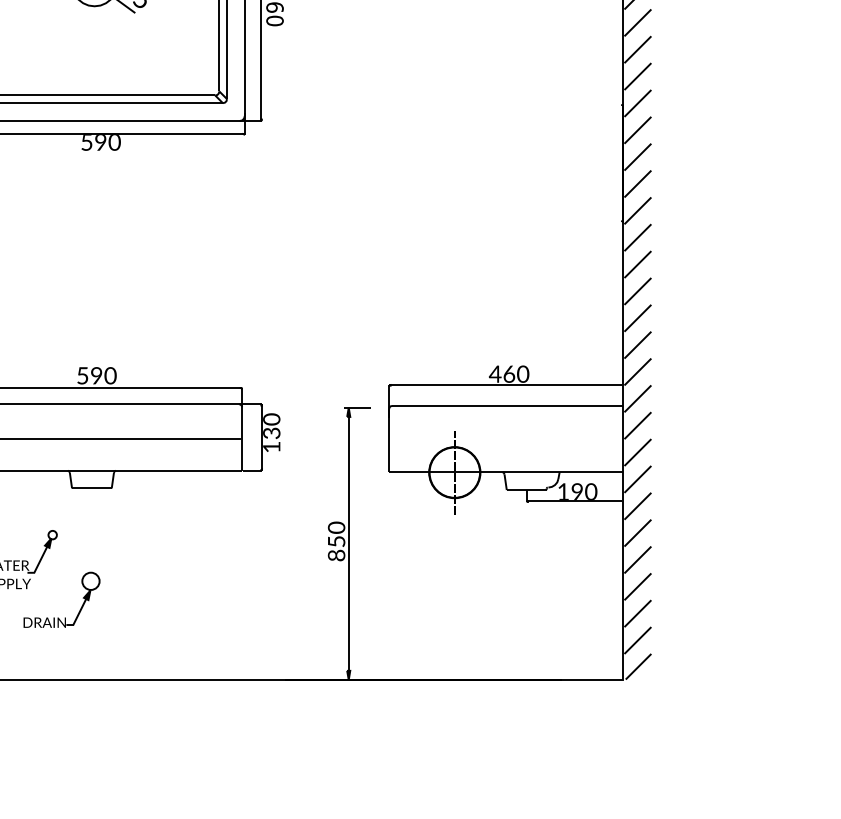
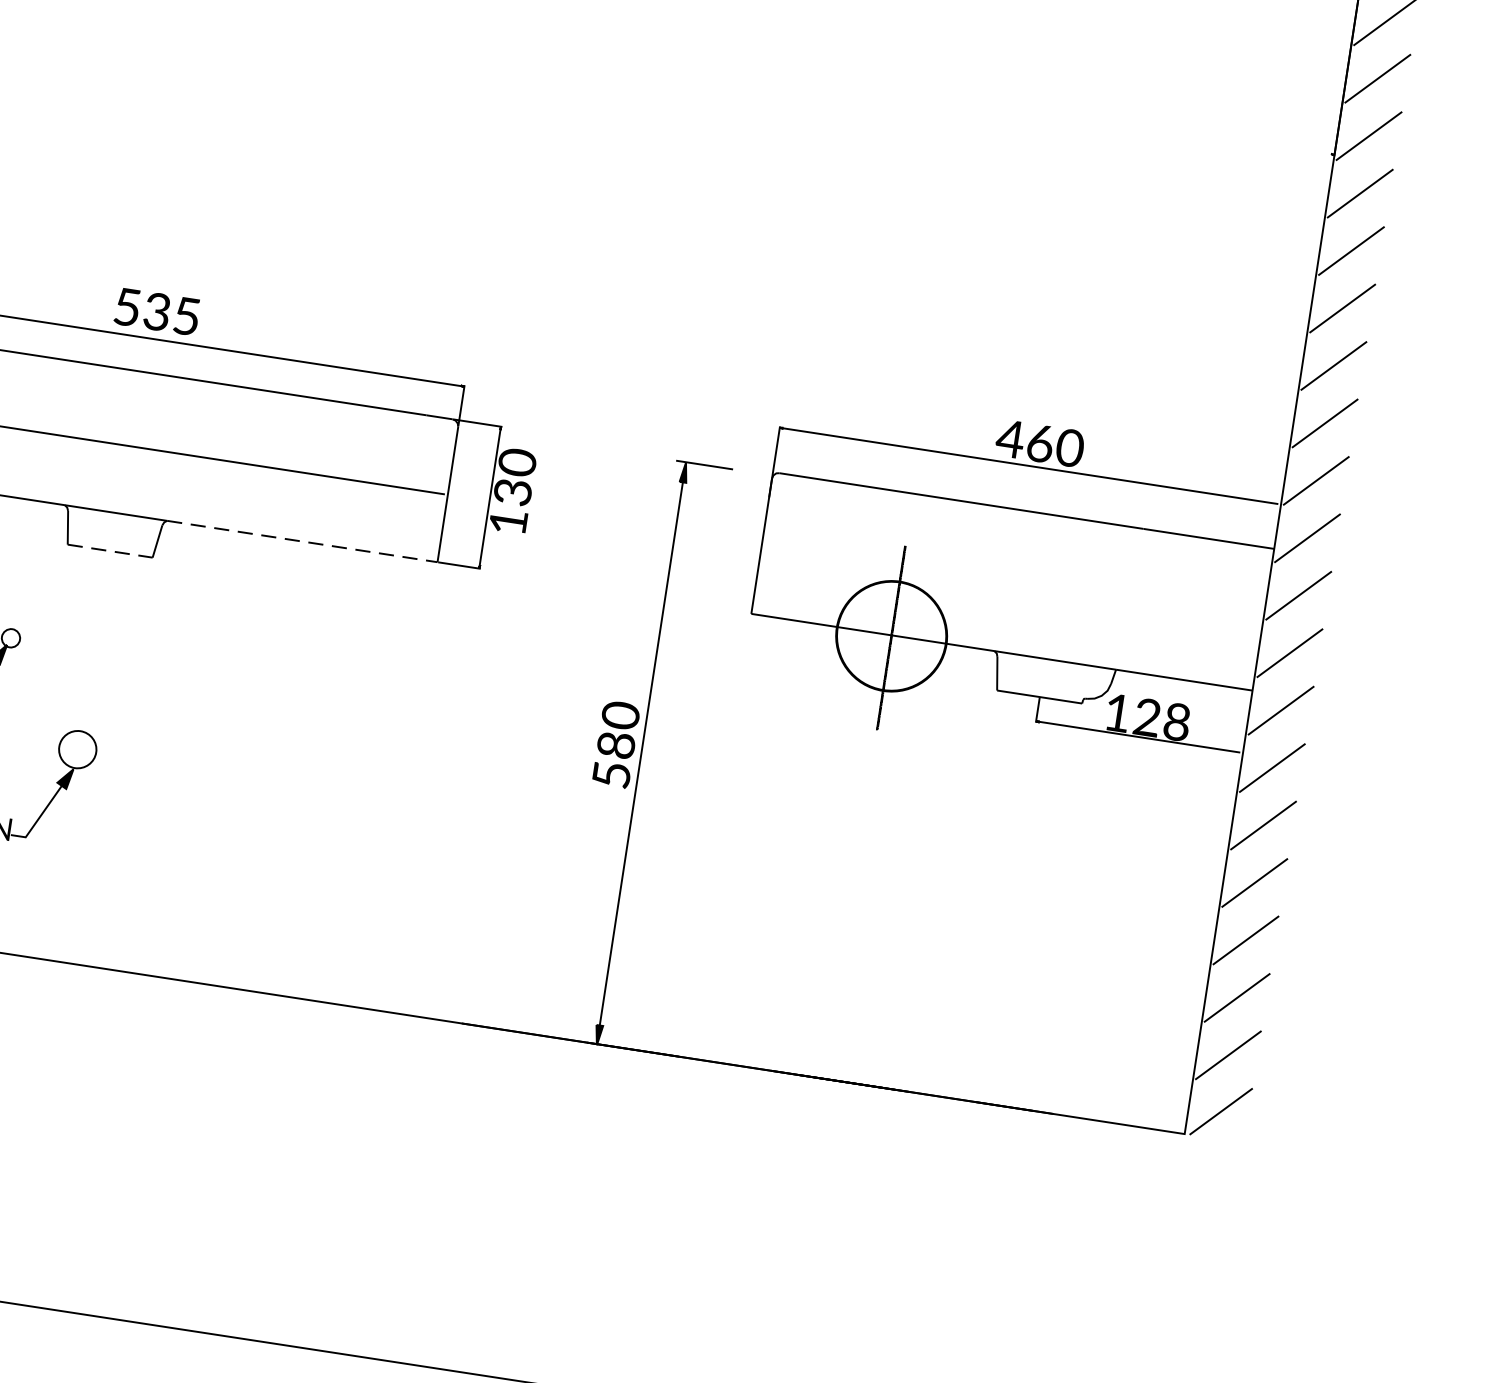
text: (103, 375) -> (171, 313), 590 -> 535
line: (179, 470) -> (303, 541), solid -> dashed
line: (91, 488) -> (109, 551), solid -> dashed
text: (584, 491) -> (1162, 719), 190 -> 128
text: (336, 548) -> (613, 759), 850 -> 580

